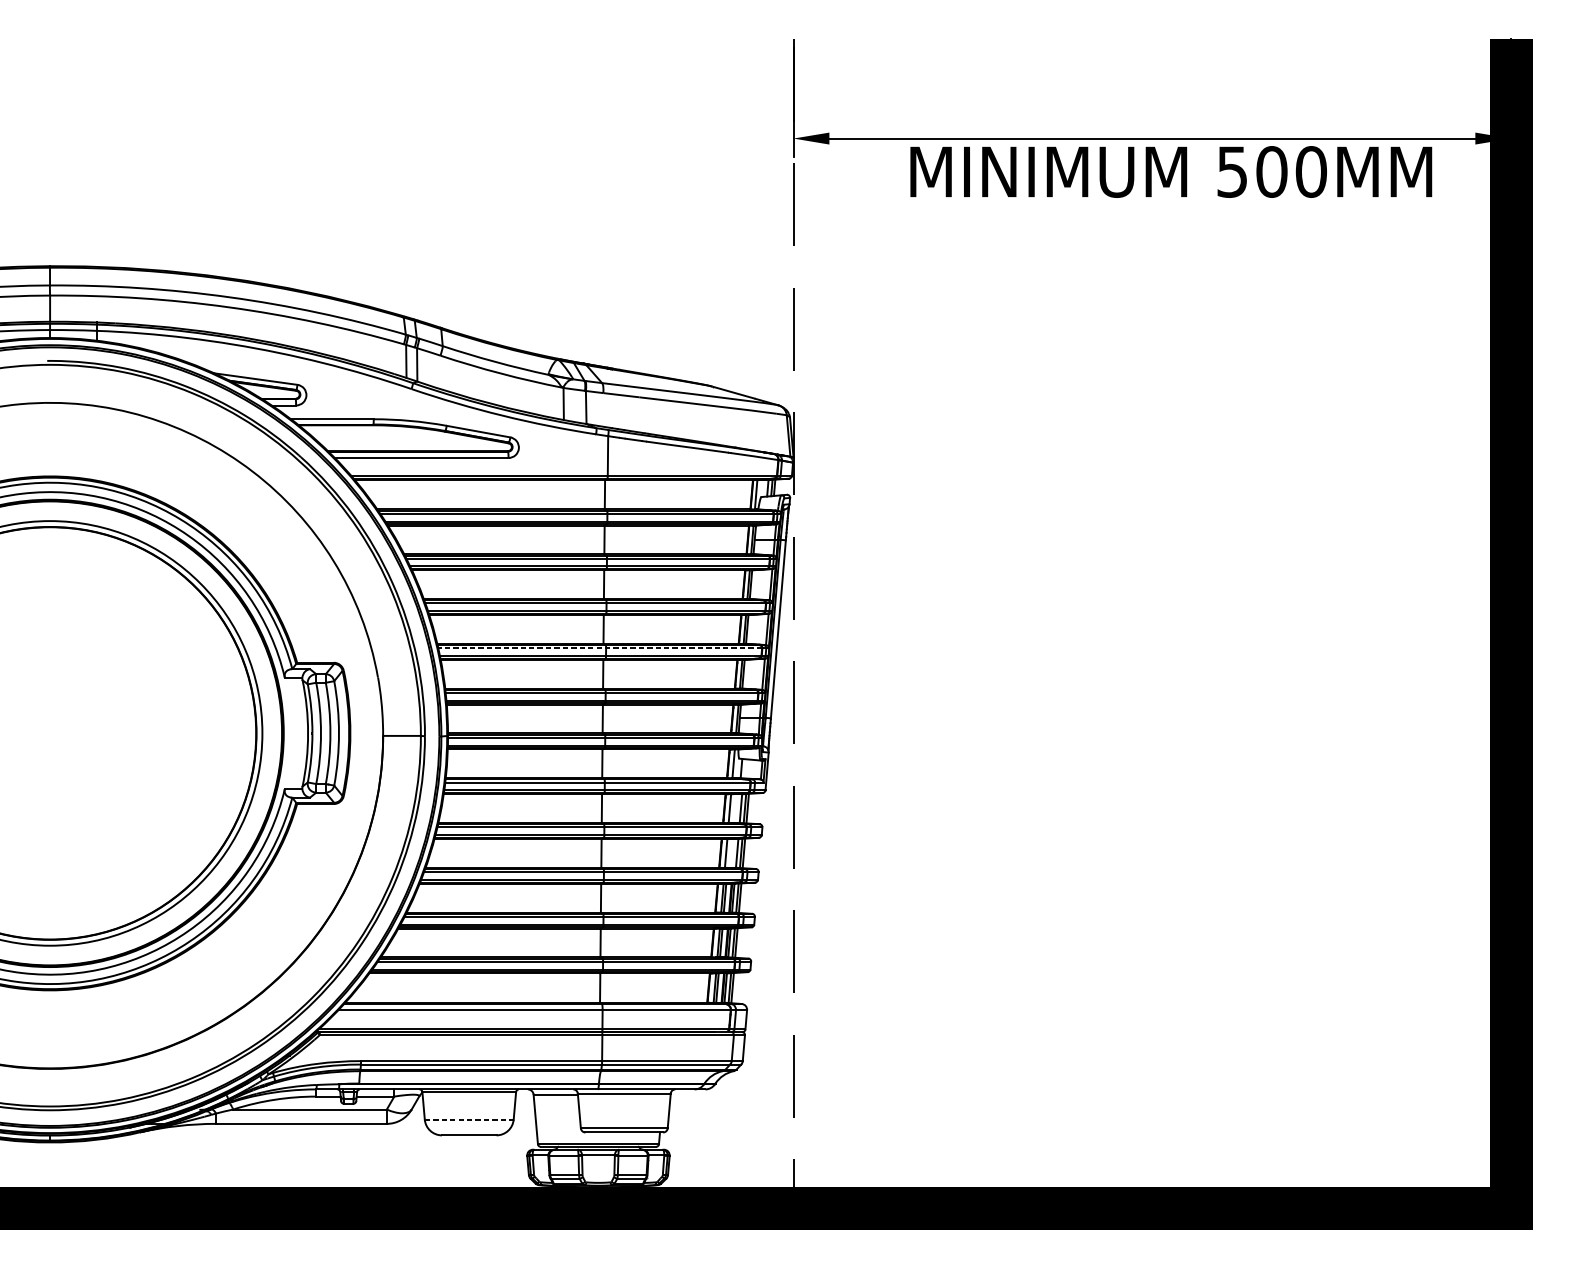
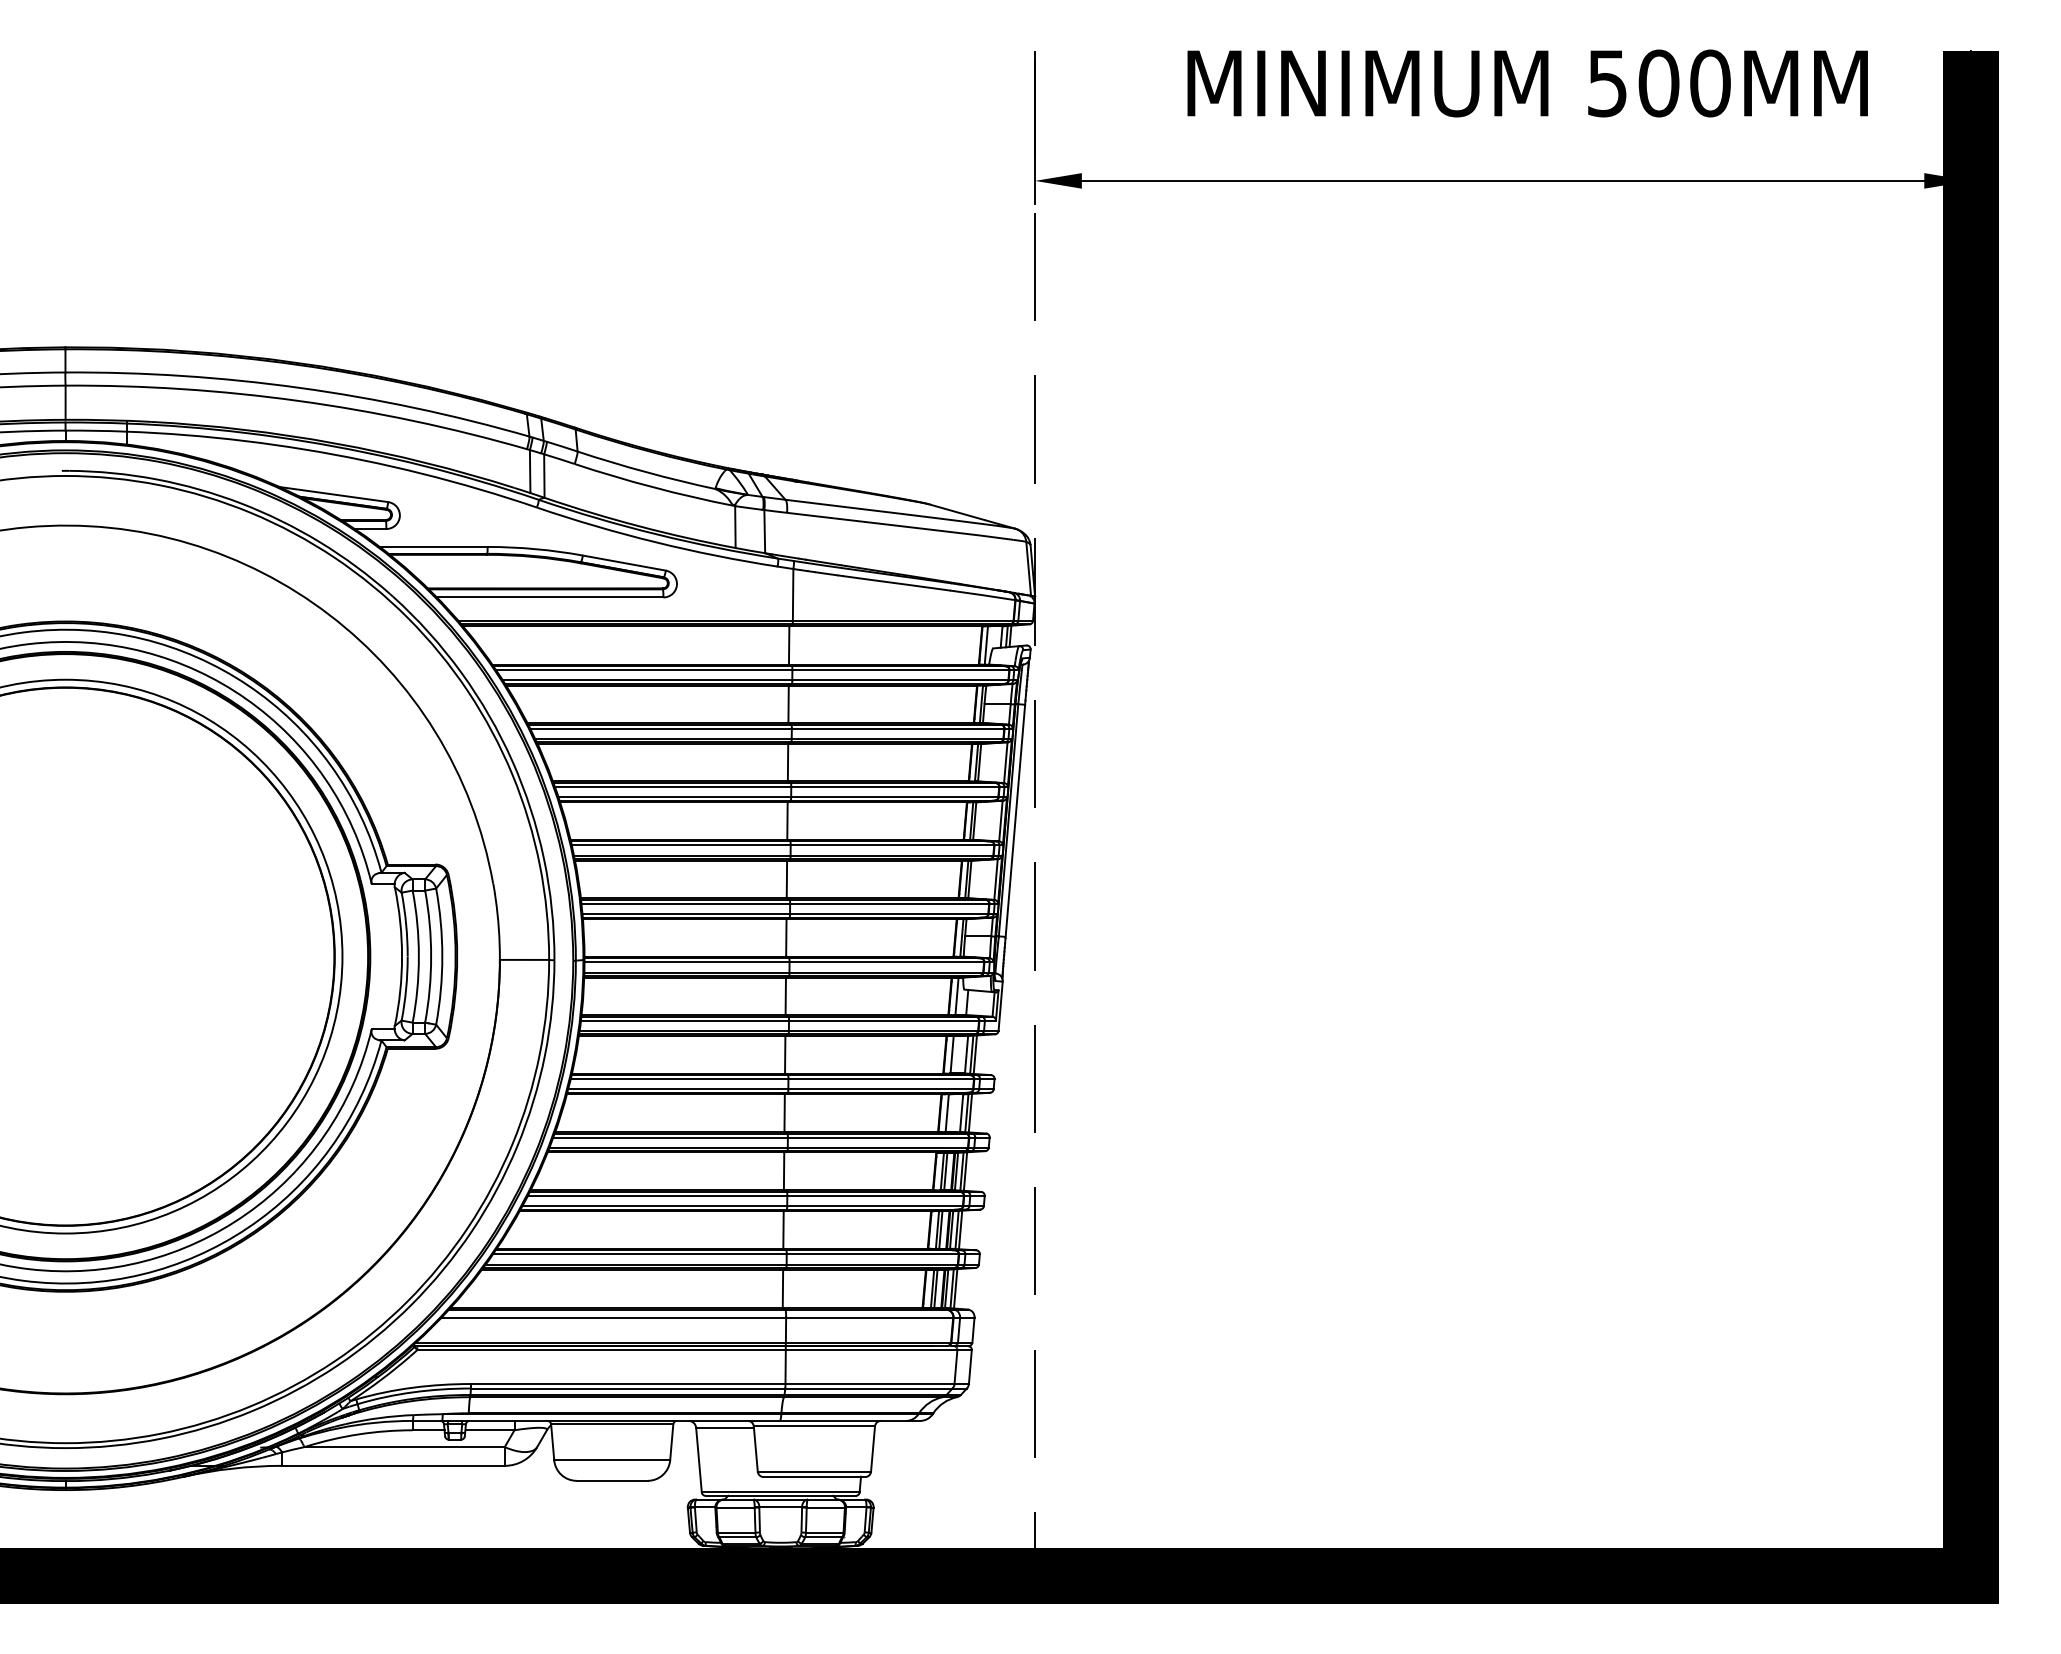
text: (1171, 172) -> (1527, 83), moved
line: (599, 648) -> (782, 845), dashed -> solid
line: (469, 1119) -> (612, 1460), dashed -> solid

